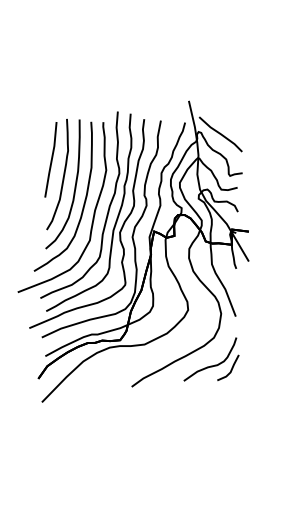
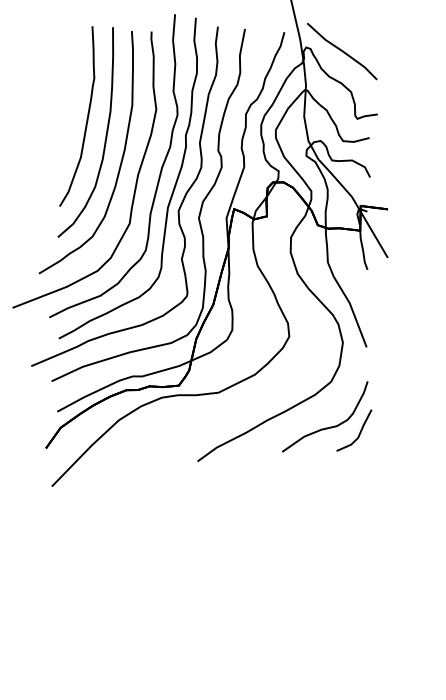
line: (51, 159) -> (67, 92), removed

